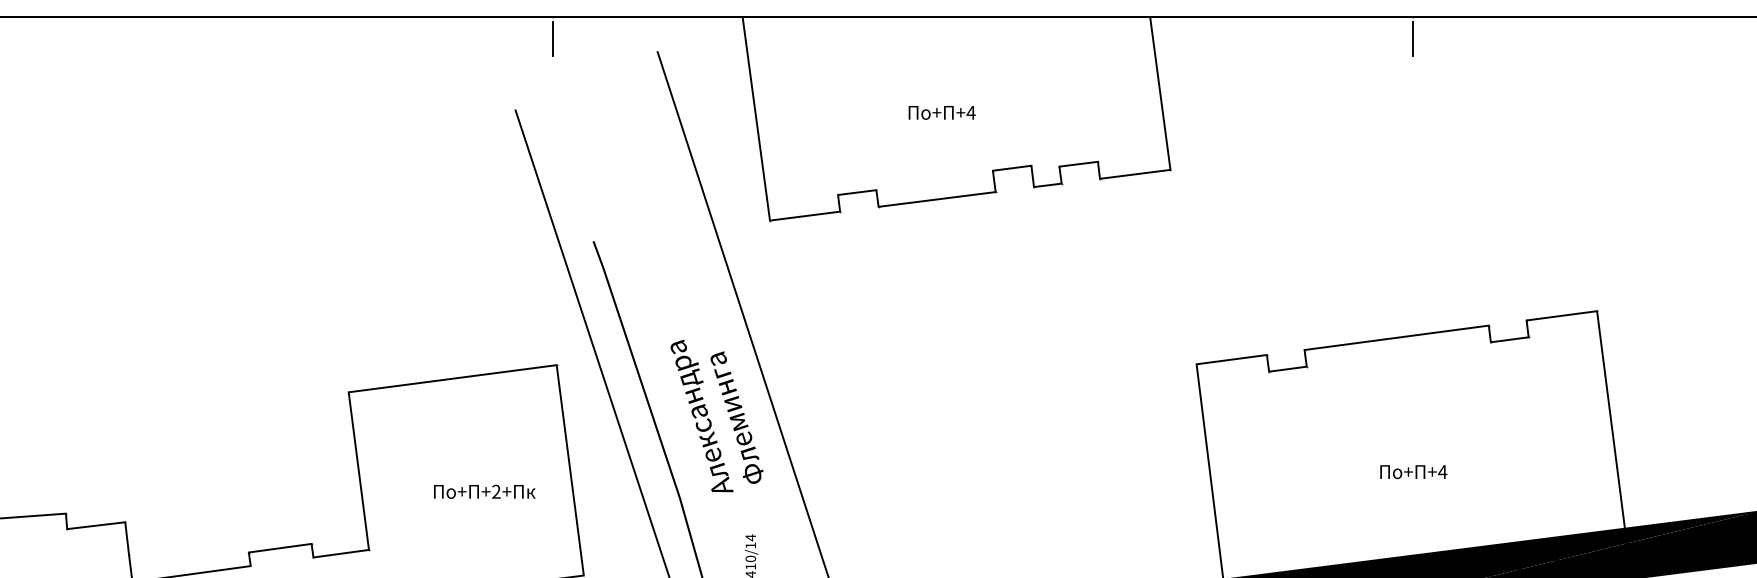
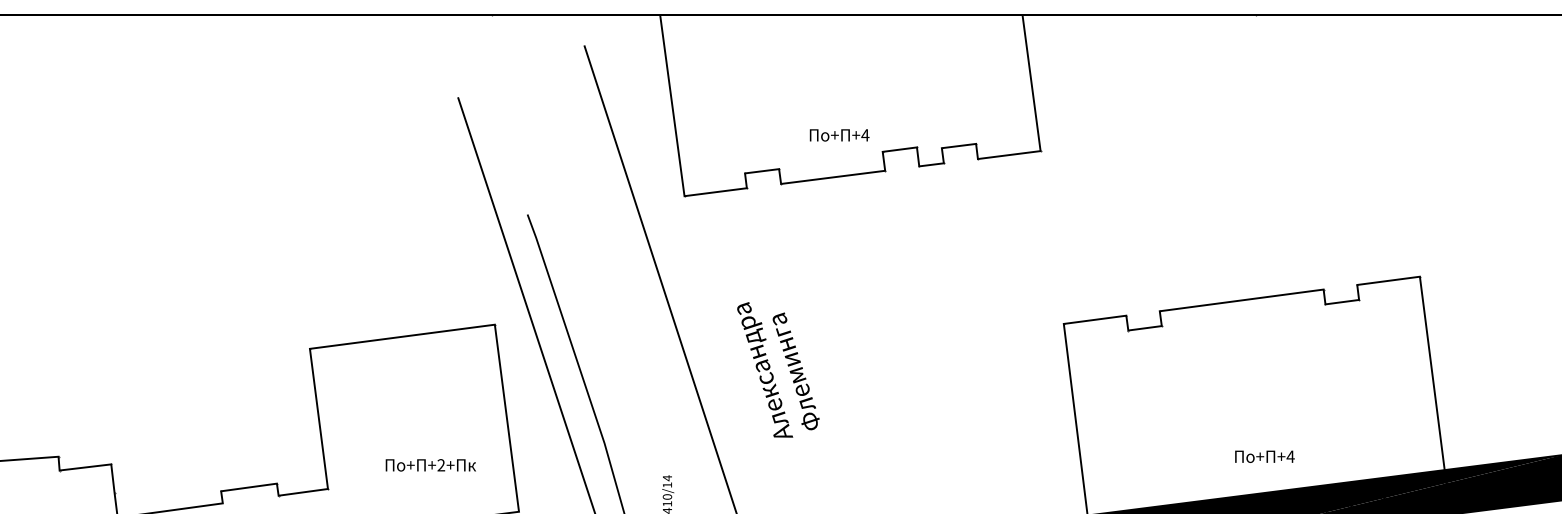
line: (552, 38) -> (491, 34), removed
line: (1413, 38) -> (1256, 34), removed
text: (942, 112) -> (839, 135), moved
text: (717, 415) -> (778, 369), moved
text: (1413, 471) -> (1264, 456), moved
text: (484, 492) -> (430, 465), moved

